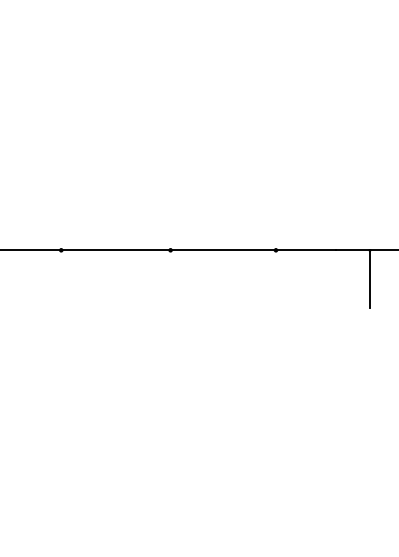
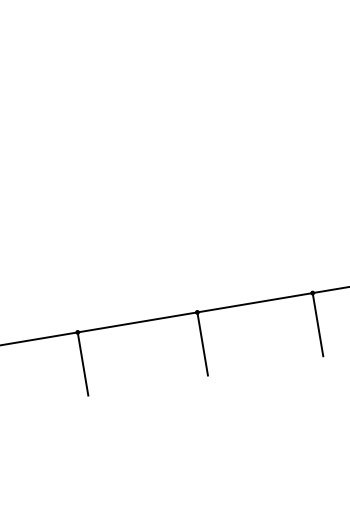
line: (61, 279) -> (83, 364), added
line: (170, 279) -> (202, 344), added
line: (275, 279) -> (317, 325), added

